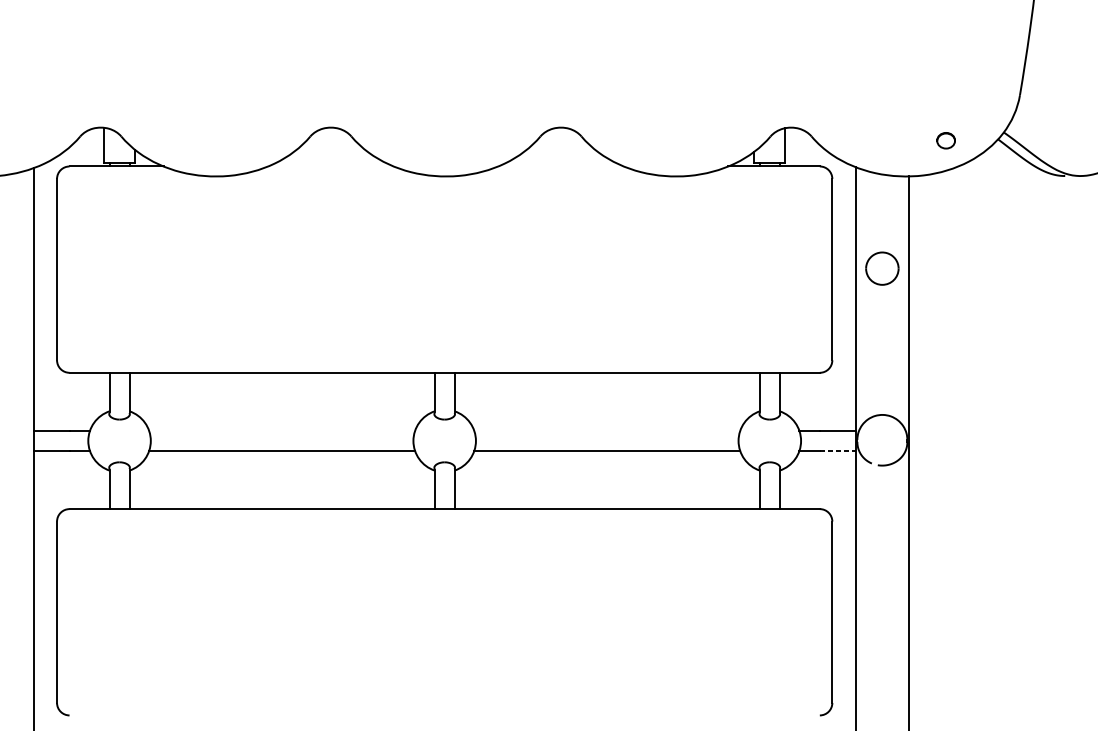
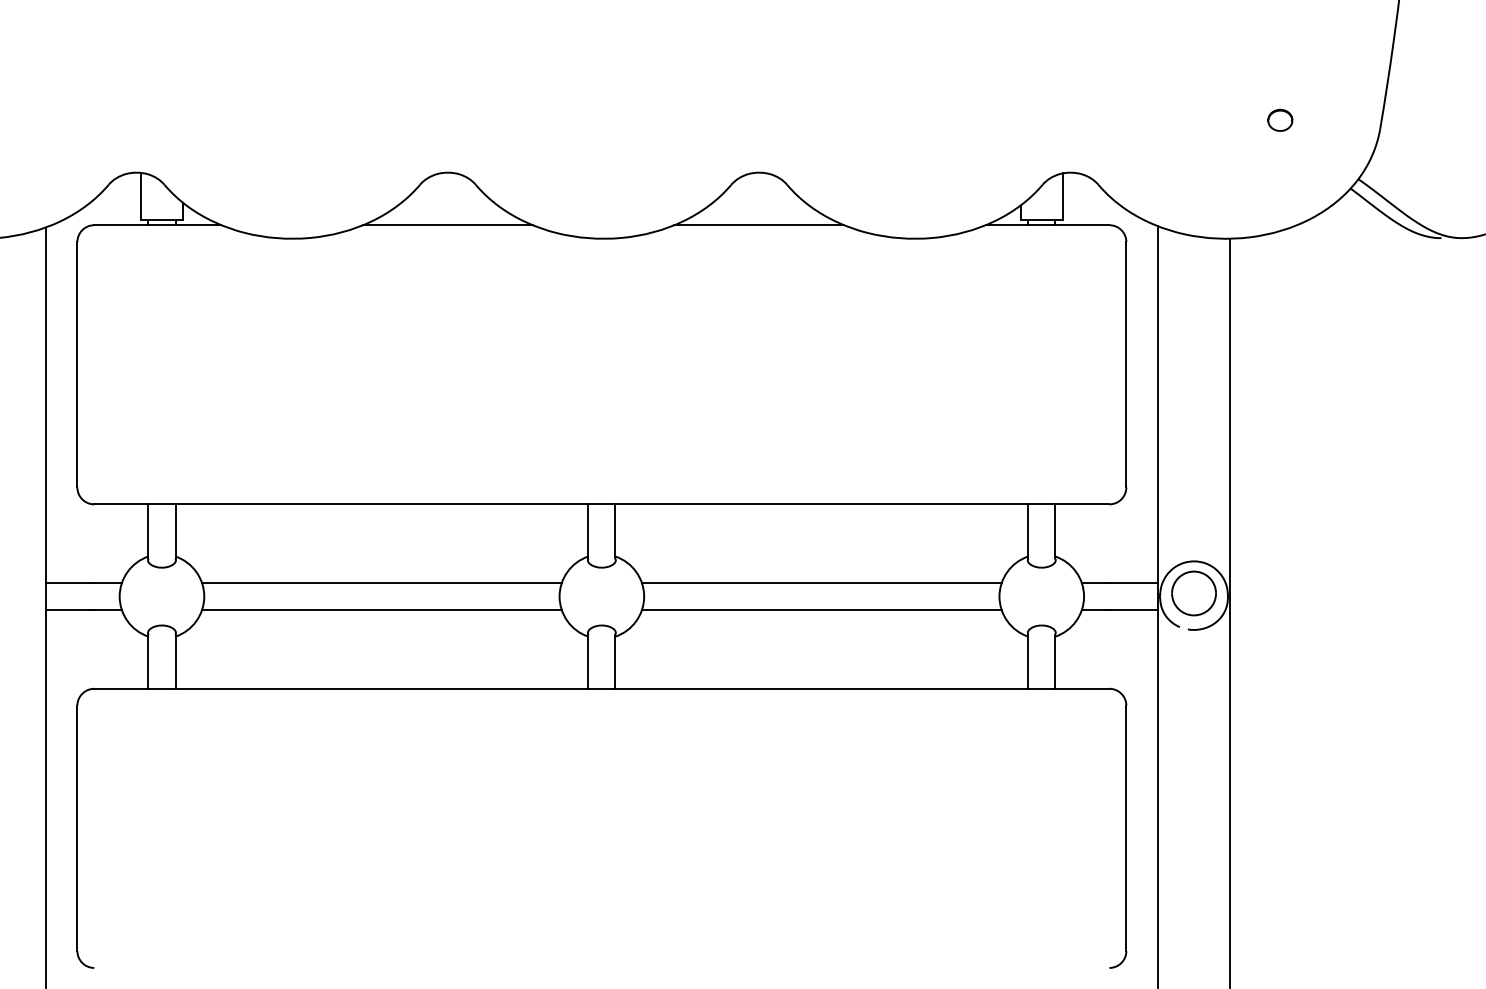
part: (946, 140) -> (1280, 119), moved
line: (330, 166) -> (447, 225), added
line: (561, 166) -> (759, 225), added
part: (881, 268) -> (1193, 593), moved
line: (281, 431) -> (381, 583), added
line: (607, 431) -> (821, 583), added
line: (838, 451) -> (1134, 610), dashed -> solid

